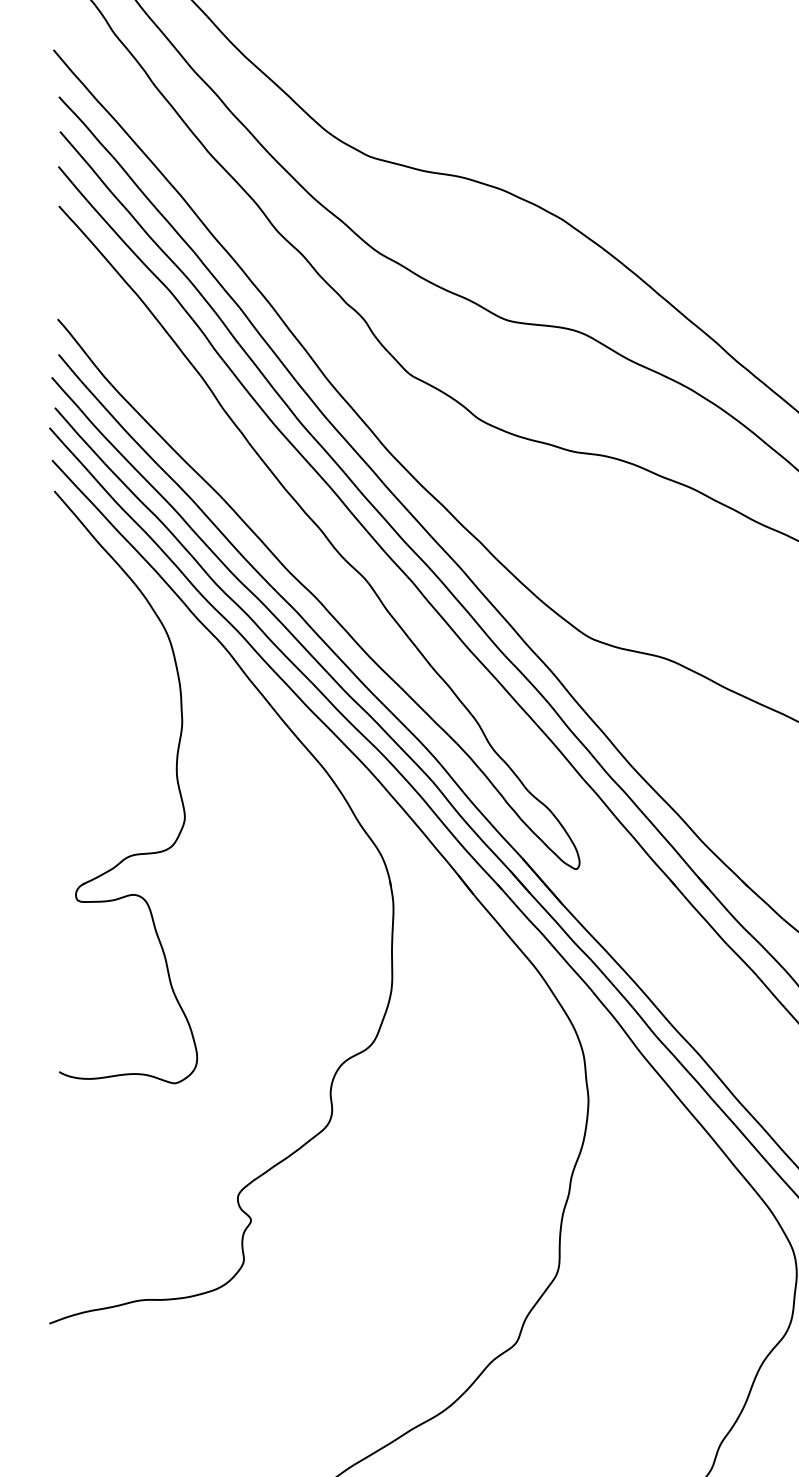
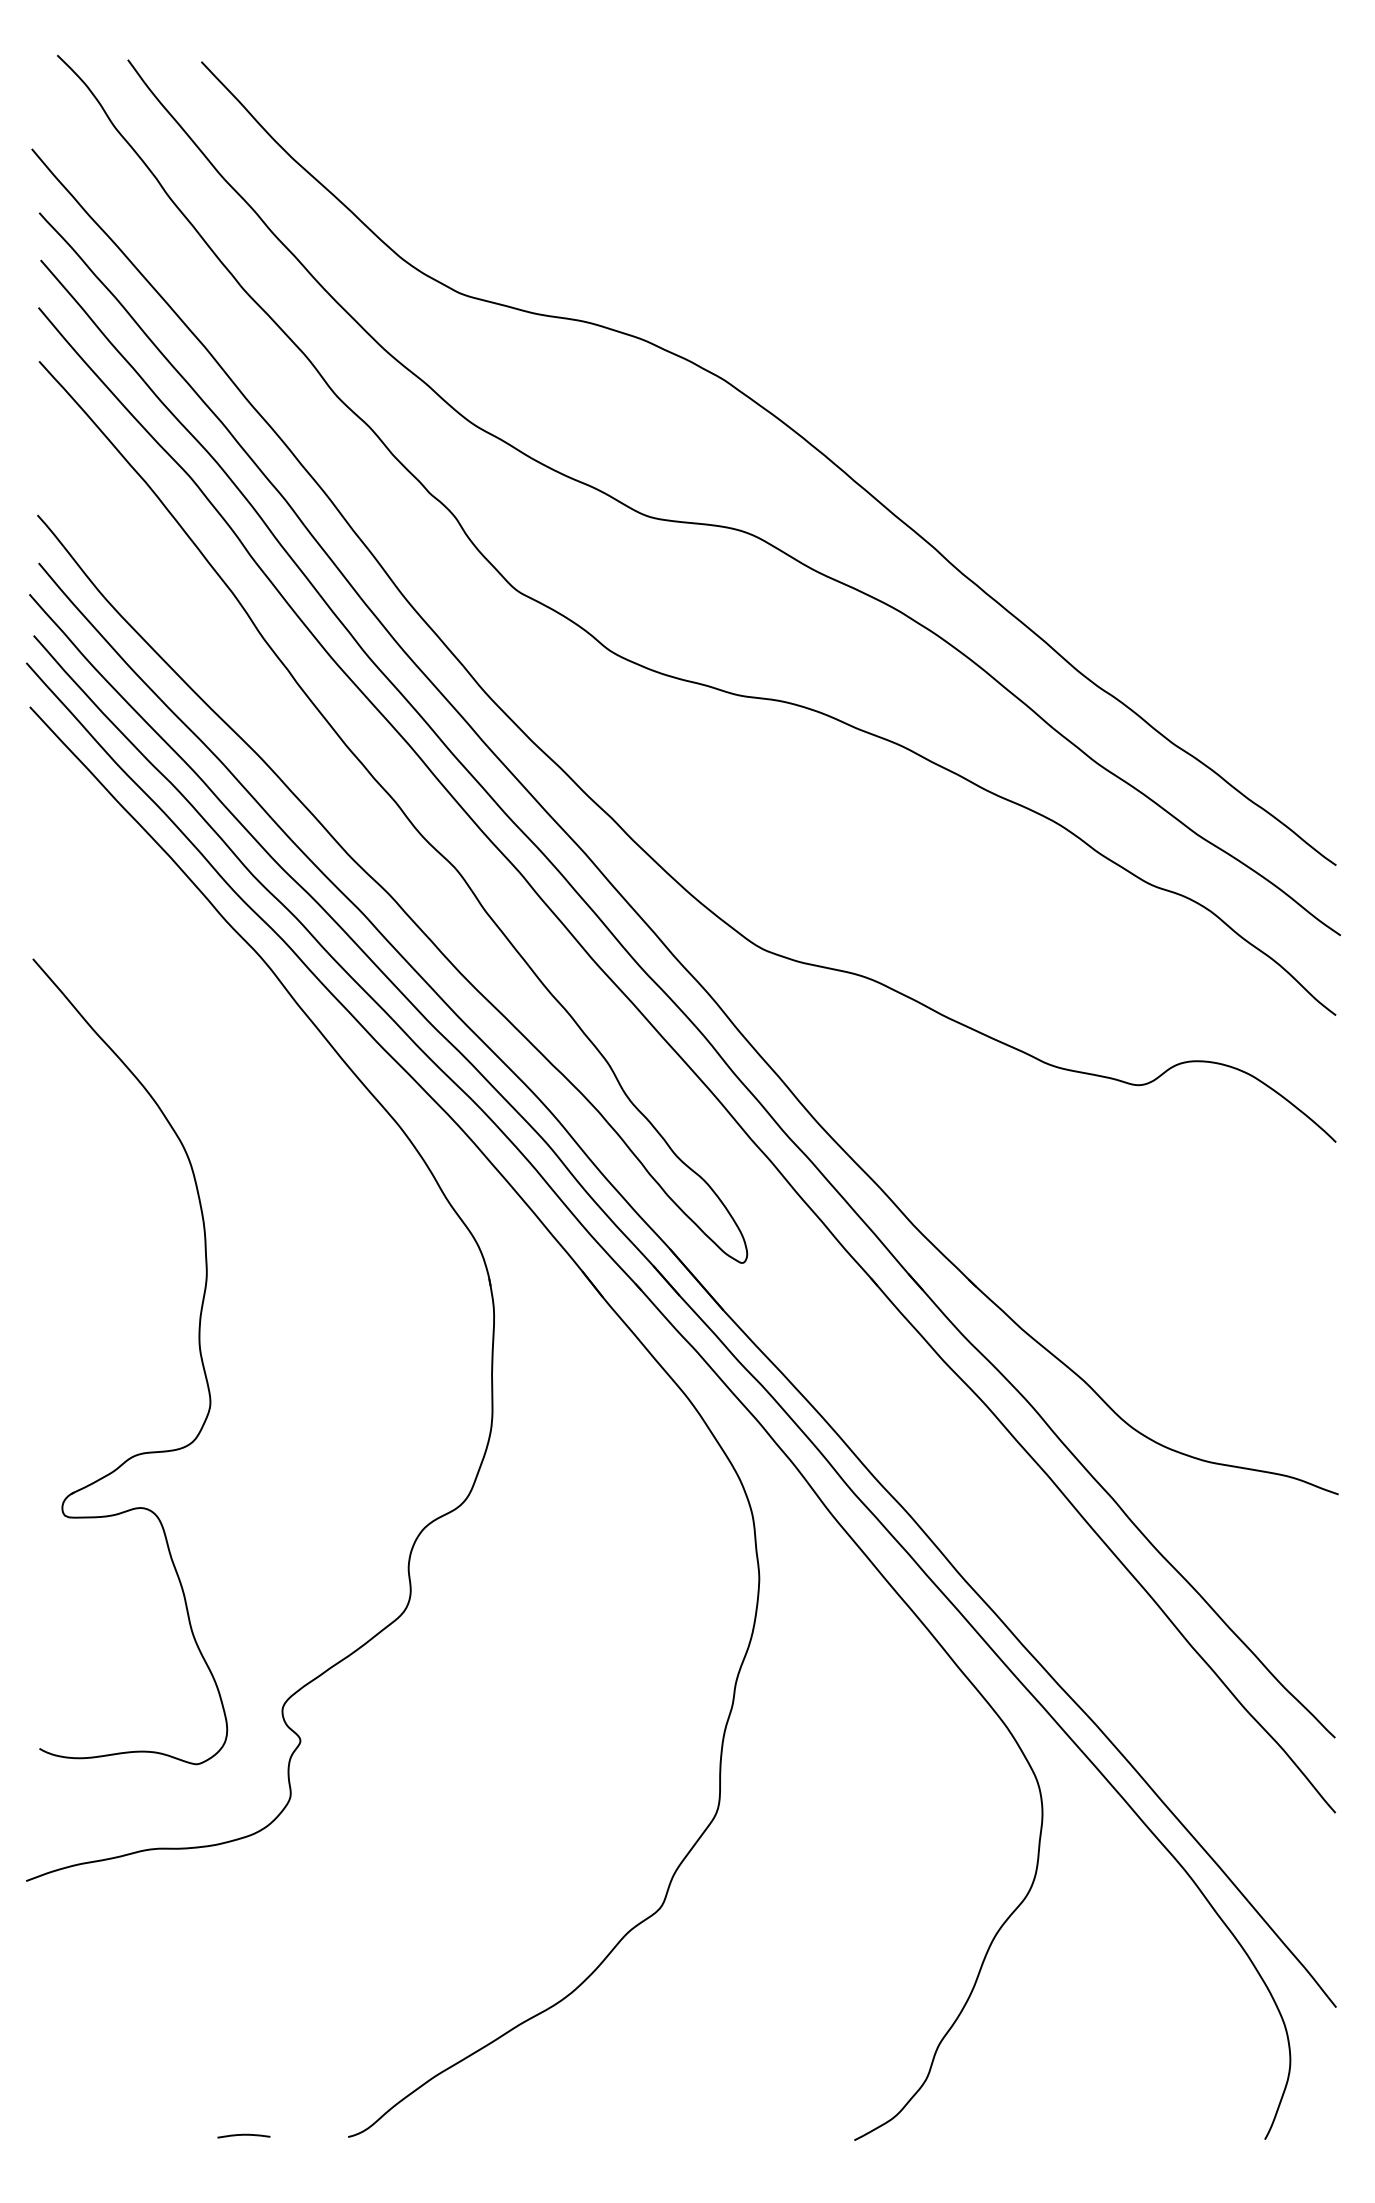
part: (176, 781) -> (199, 1353), moved

